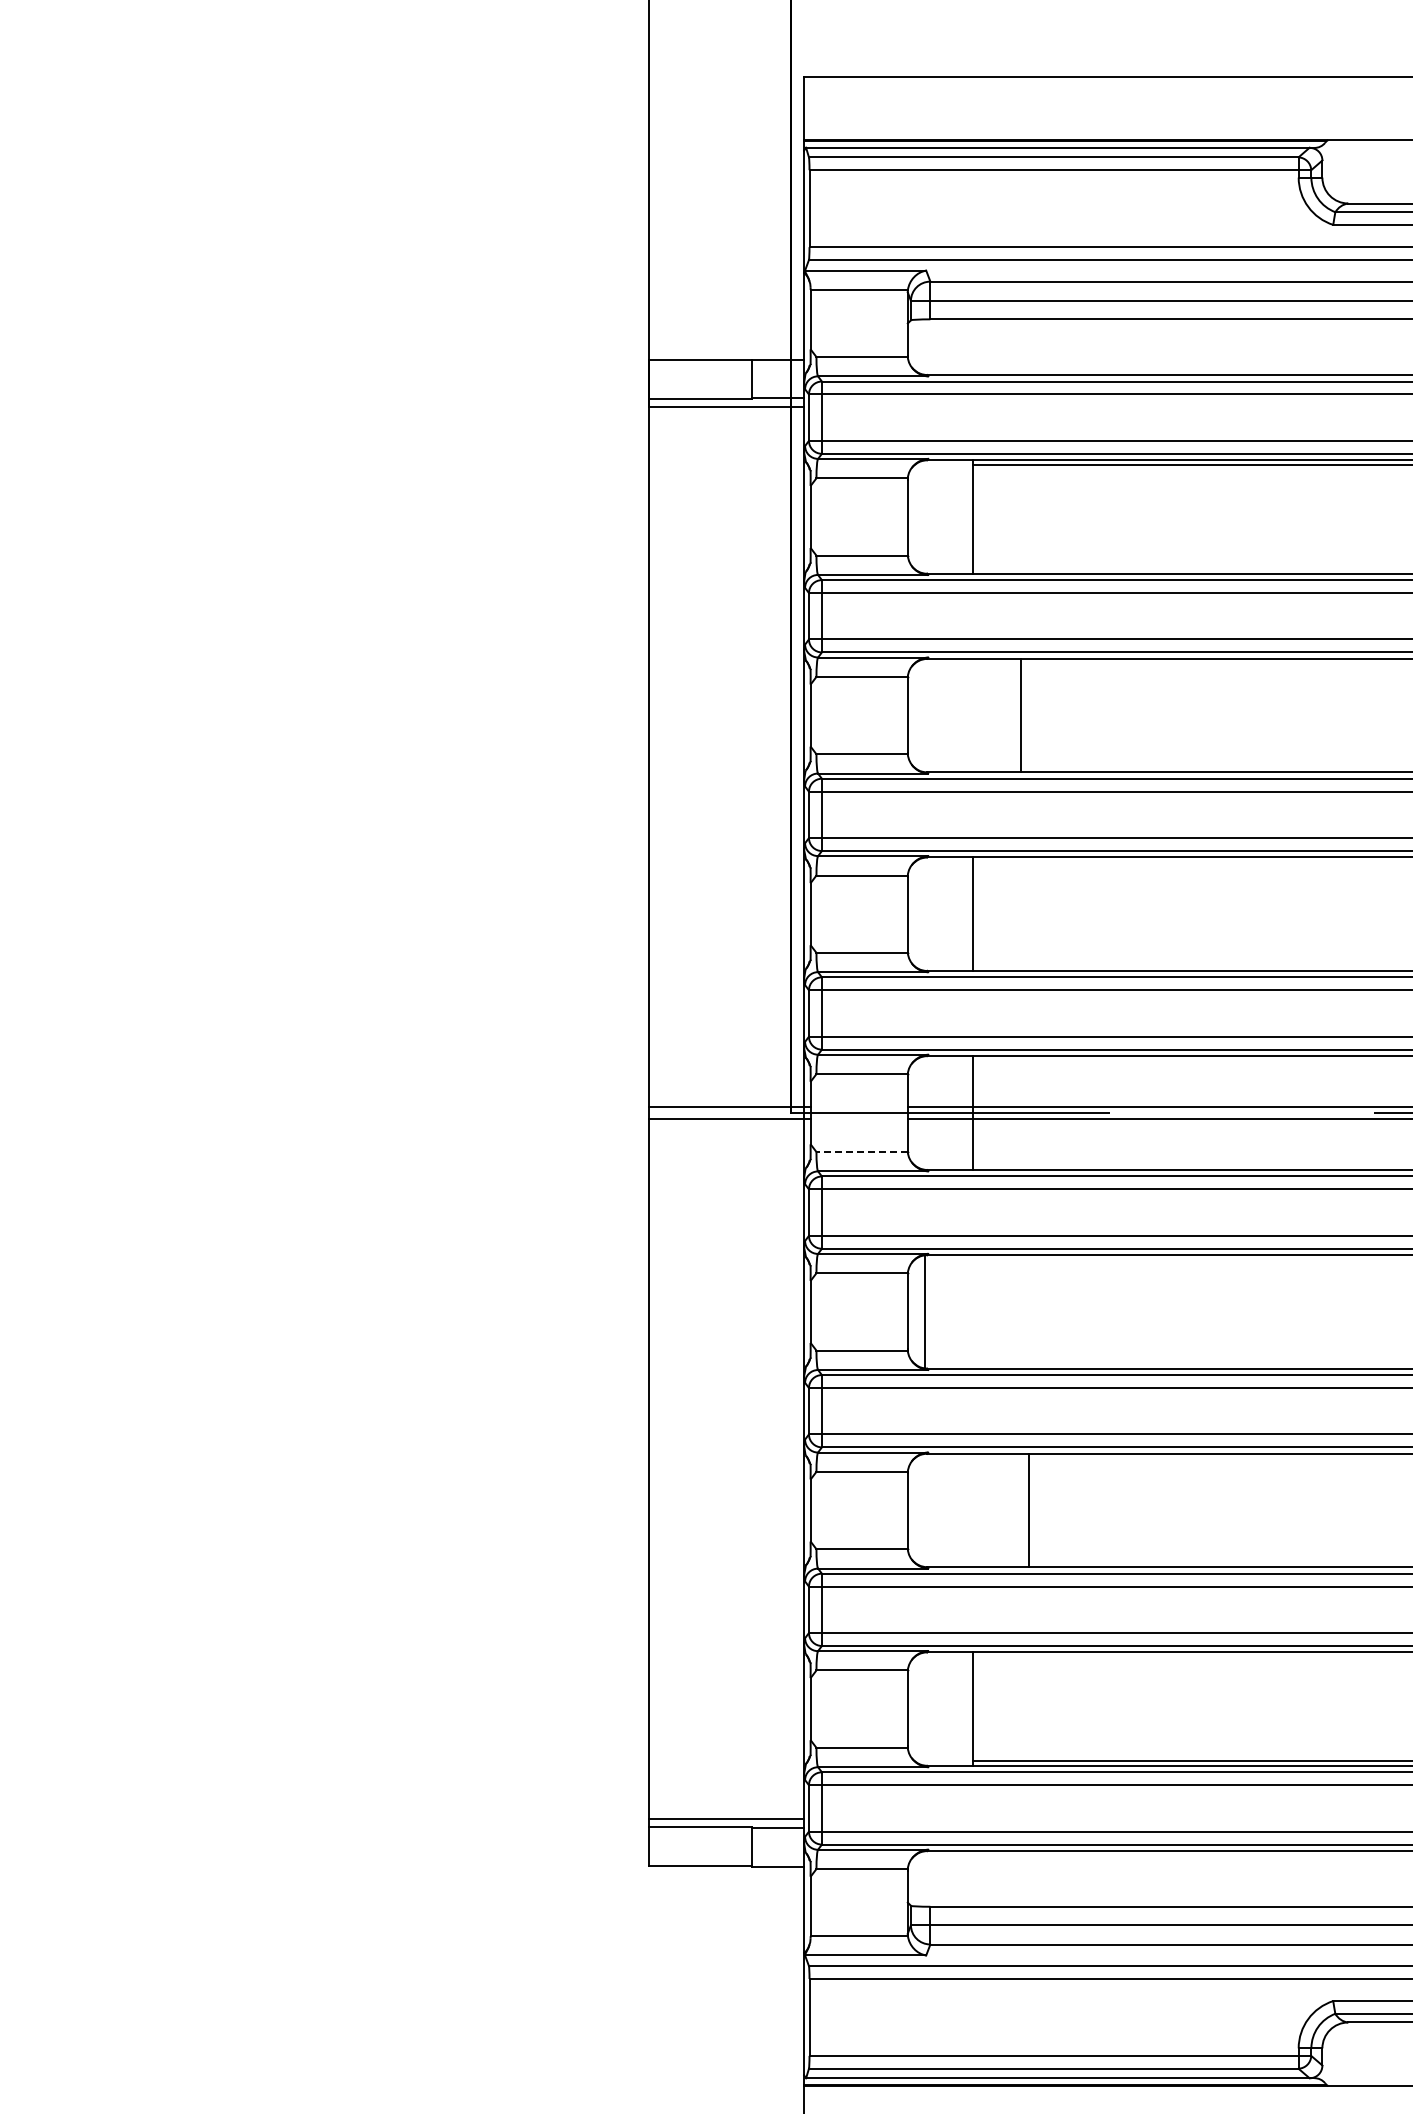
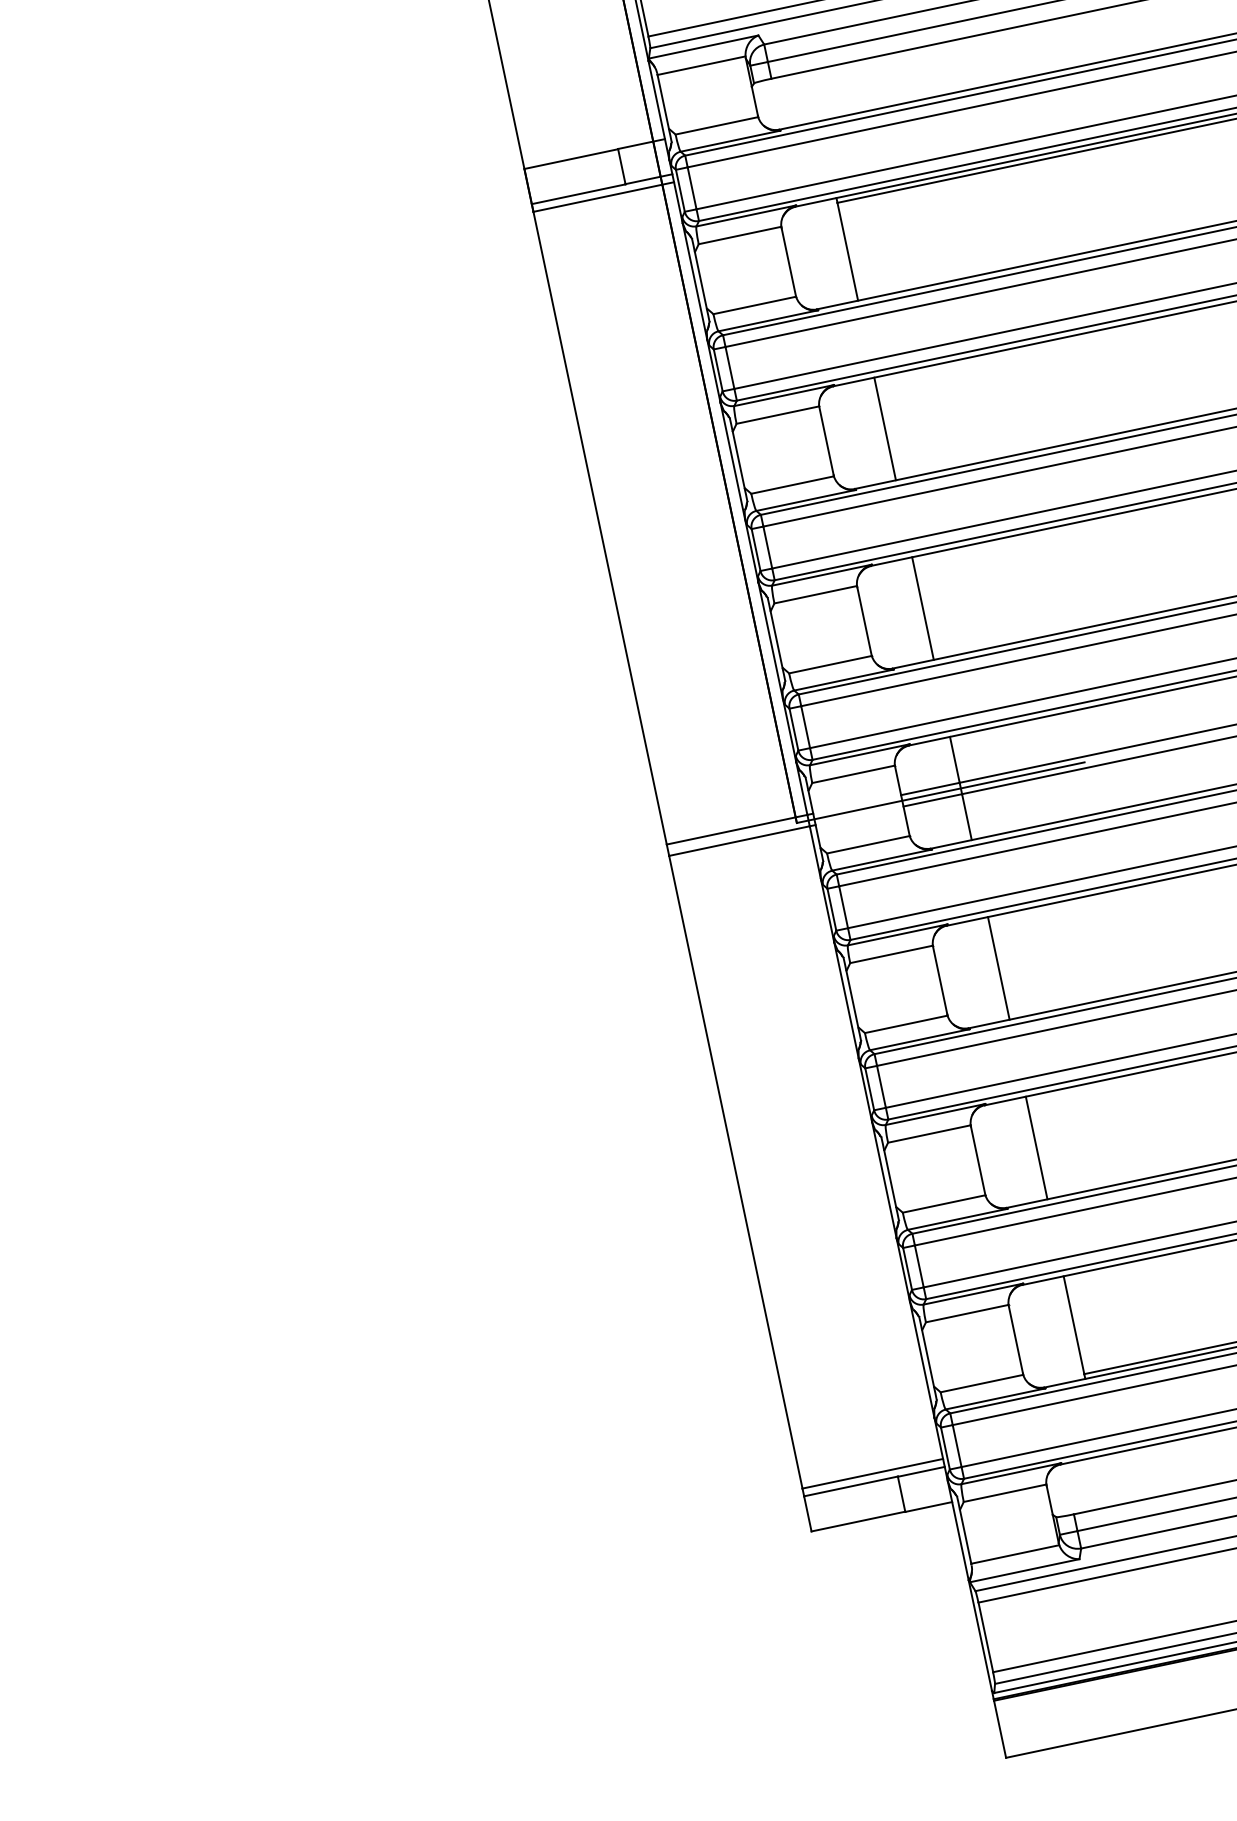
line: (1020, 715) -> (885, 428), moved
line: (862, 1151) -> (868, 844), dashed -> solid
line: (924, 1311) -> (998, 967), moved
line: (1028, 1510) -> (1036, 1147), moved

